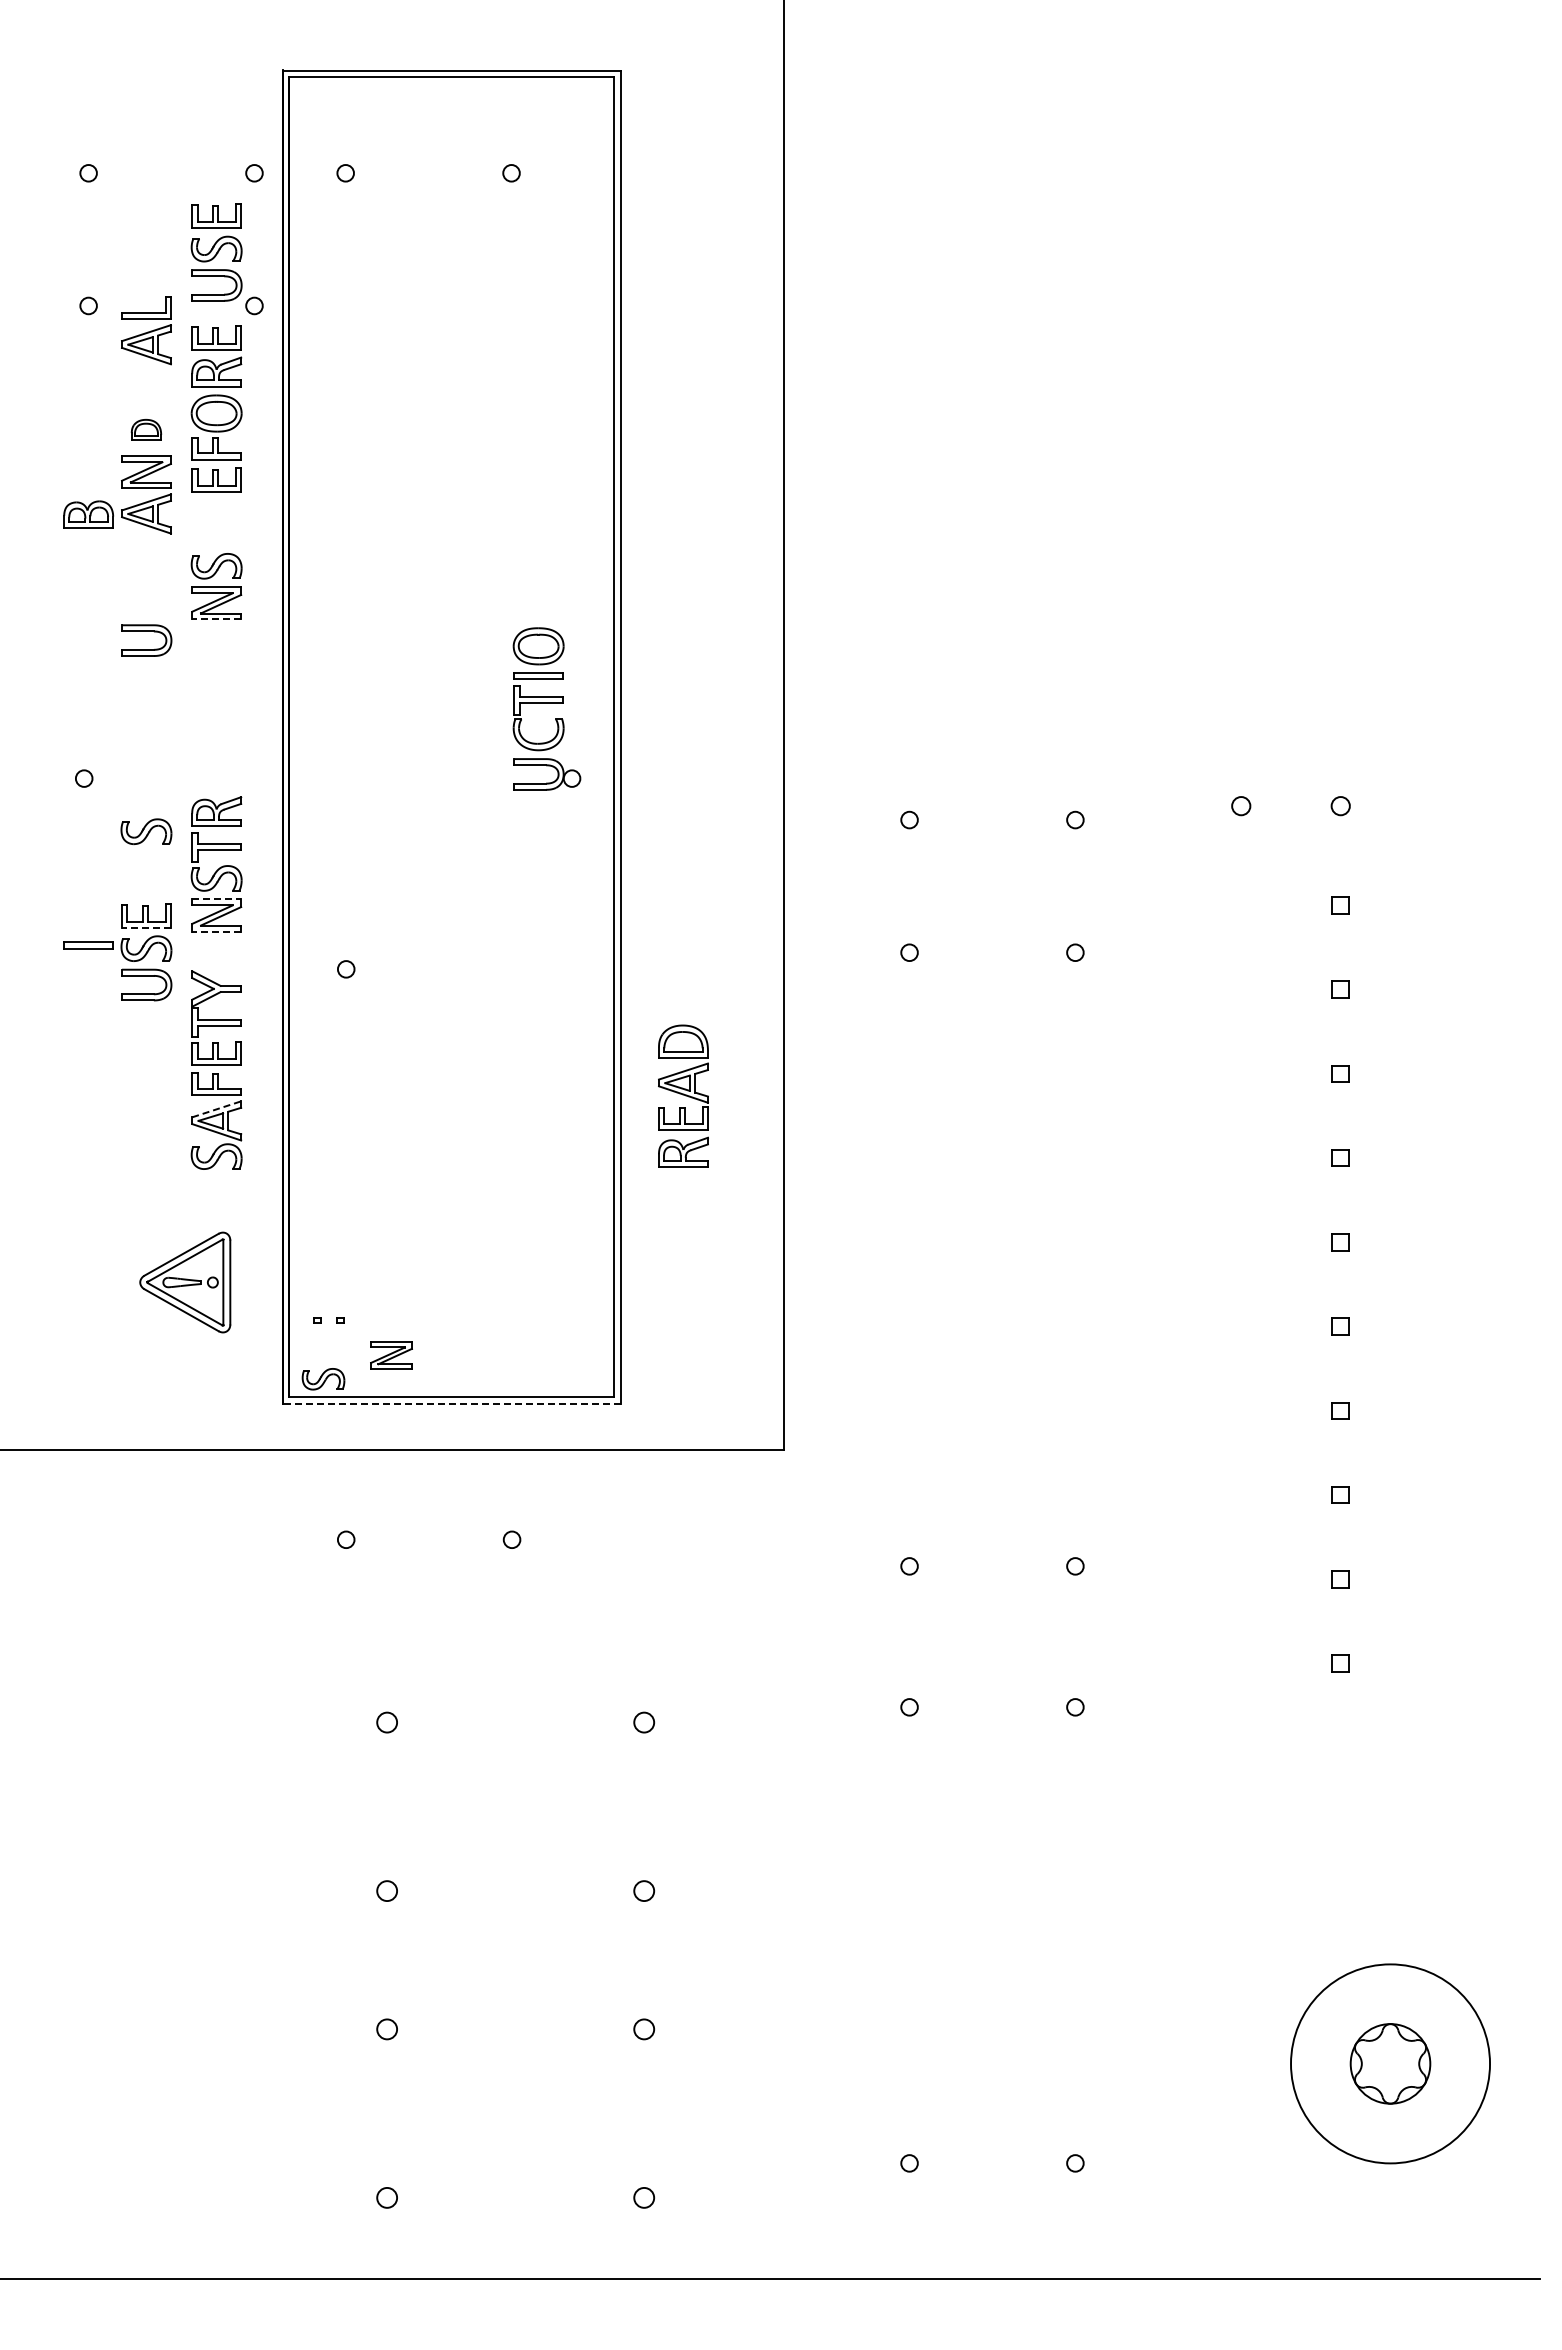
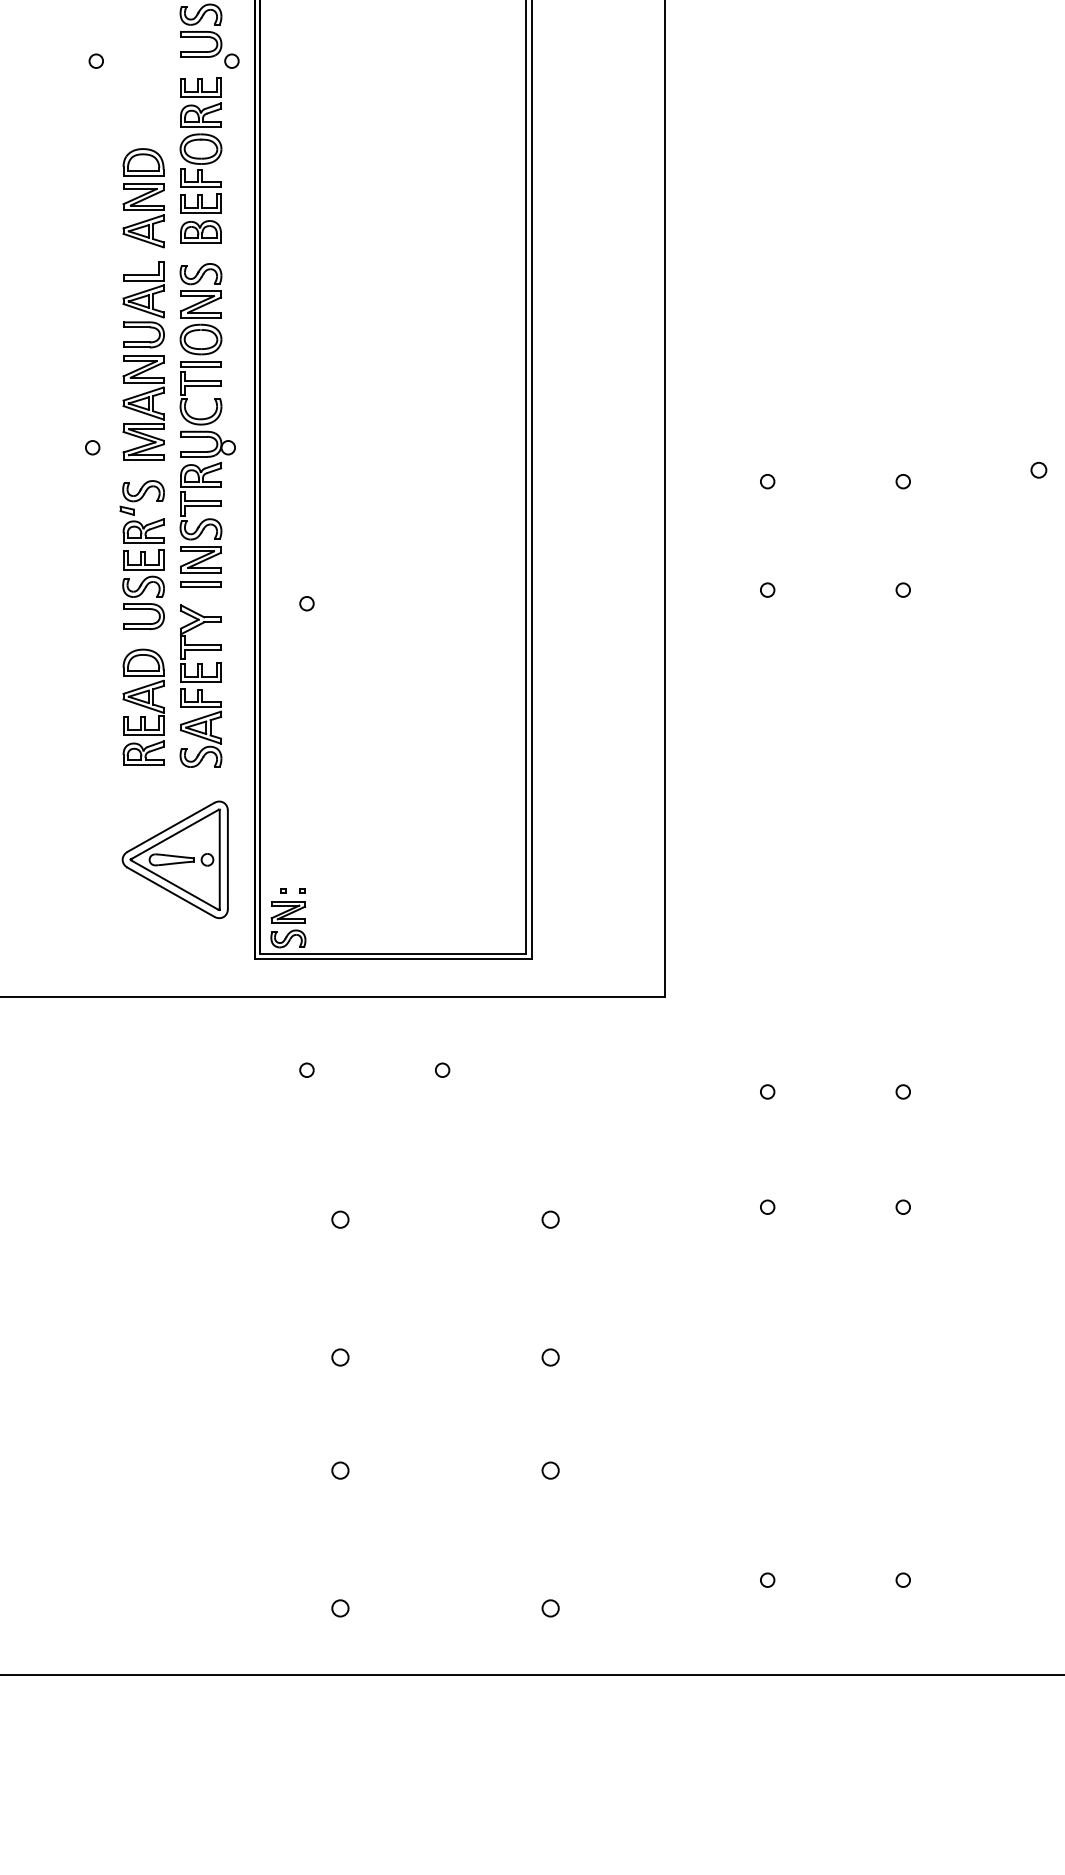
part: (146, 330) -> (143, 289), moved
part: (146, 429) -> (143, 162), size x1.67
part: (88, 514) -> (200, 231), moved
line: (216, 619) -> (200, 317), dashed -> solid
part: (546, 708) -> (207, 390), moved
part: (146, 730) -> (143, 408), added
part: (144, 872) -> (141, 524), added
line: (217, 899) -> (201, 546), dashed -> solid
line: (145, 927) -> (142, 569), dashed -> solid
line: (216, 931) -> (200, 572), dashed -> solid
part: (88, 945) -> (200, 584), moved
part: (683, 1095) -> (143, 706), moved
line: (216, 1109) -> (200, 718), dashed -> solid
part: (185, 1282) -> (175, 859), size x1.43
part: (391, 1355) -> (288, 912), moved
line: (451, 1403) -> (393, 958), dashed -> solid

